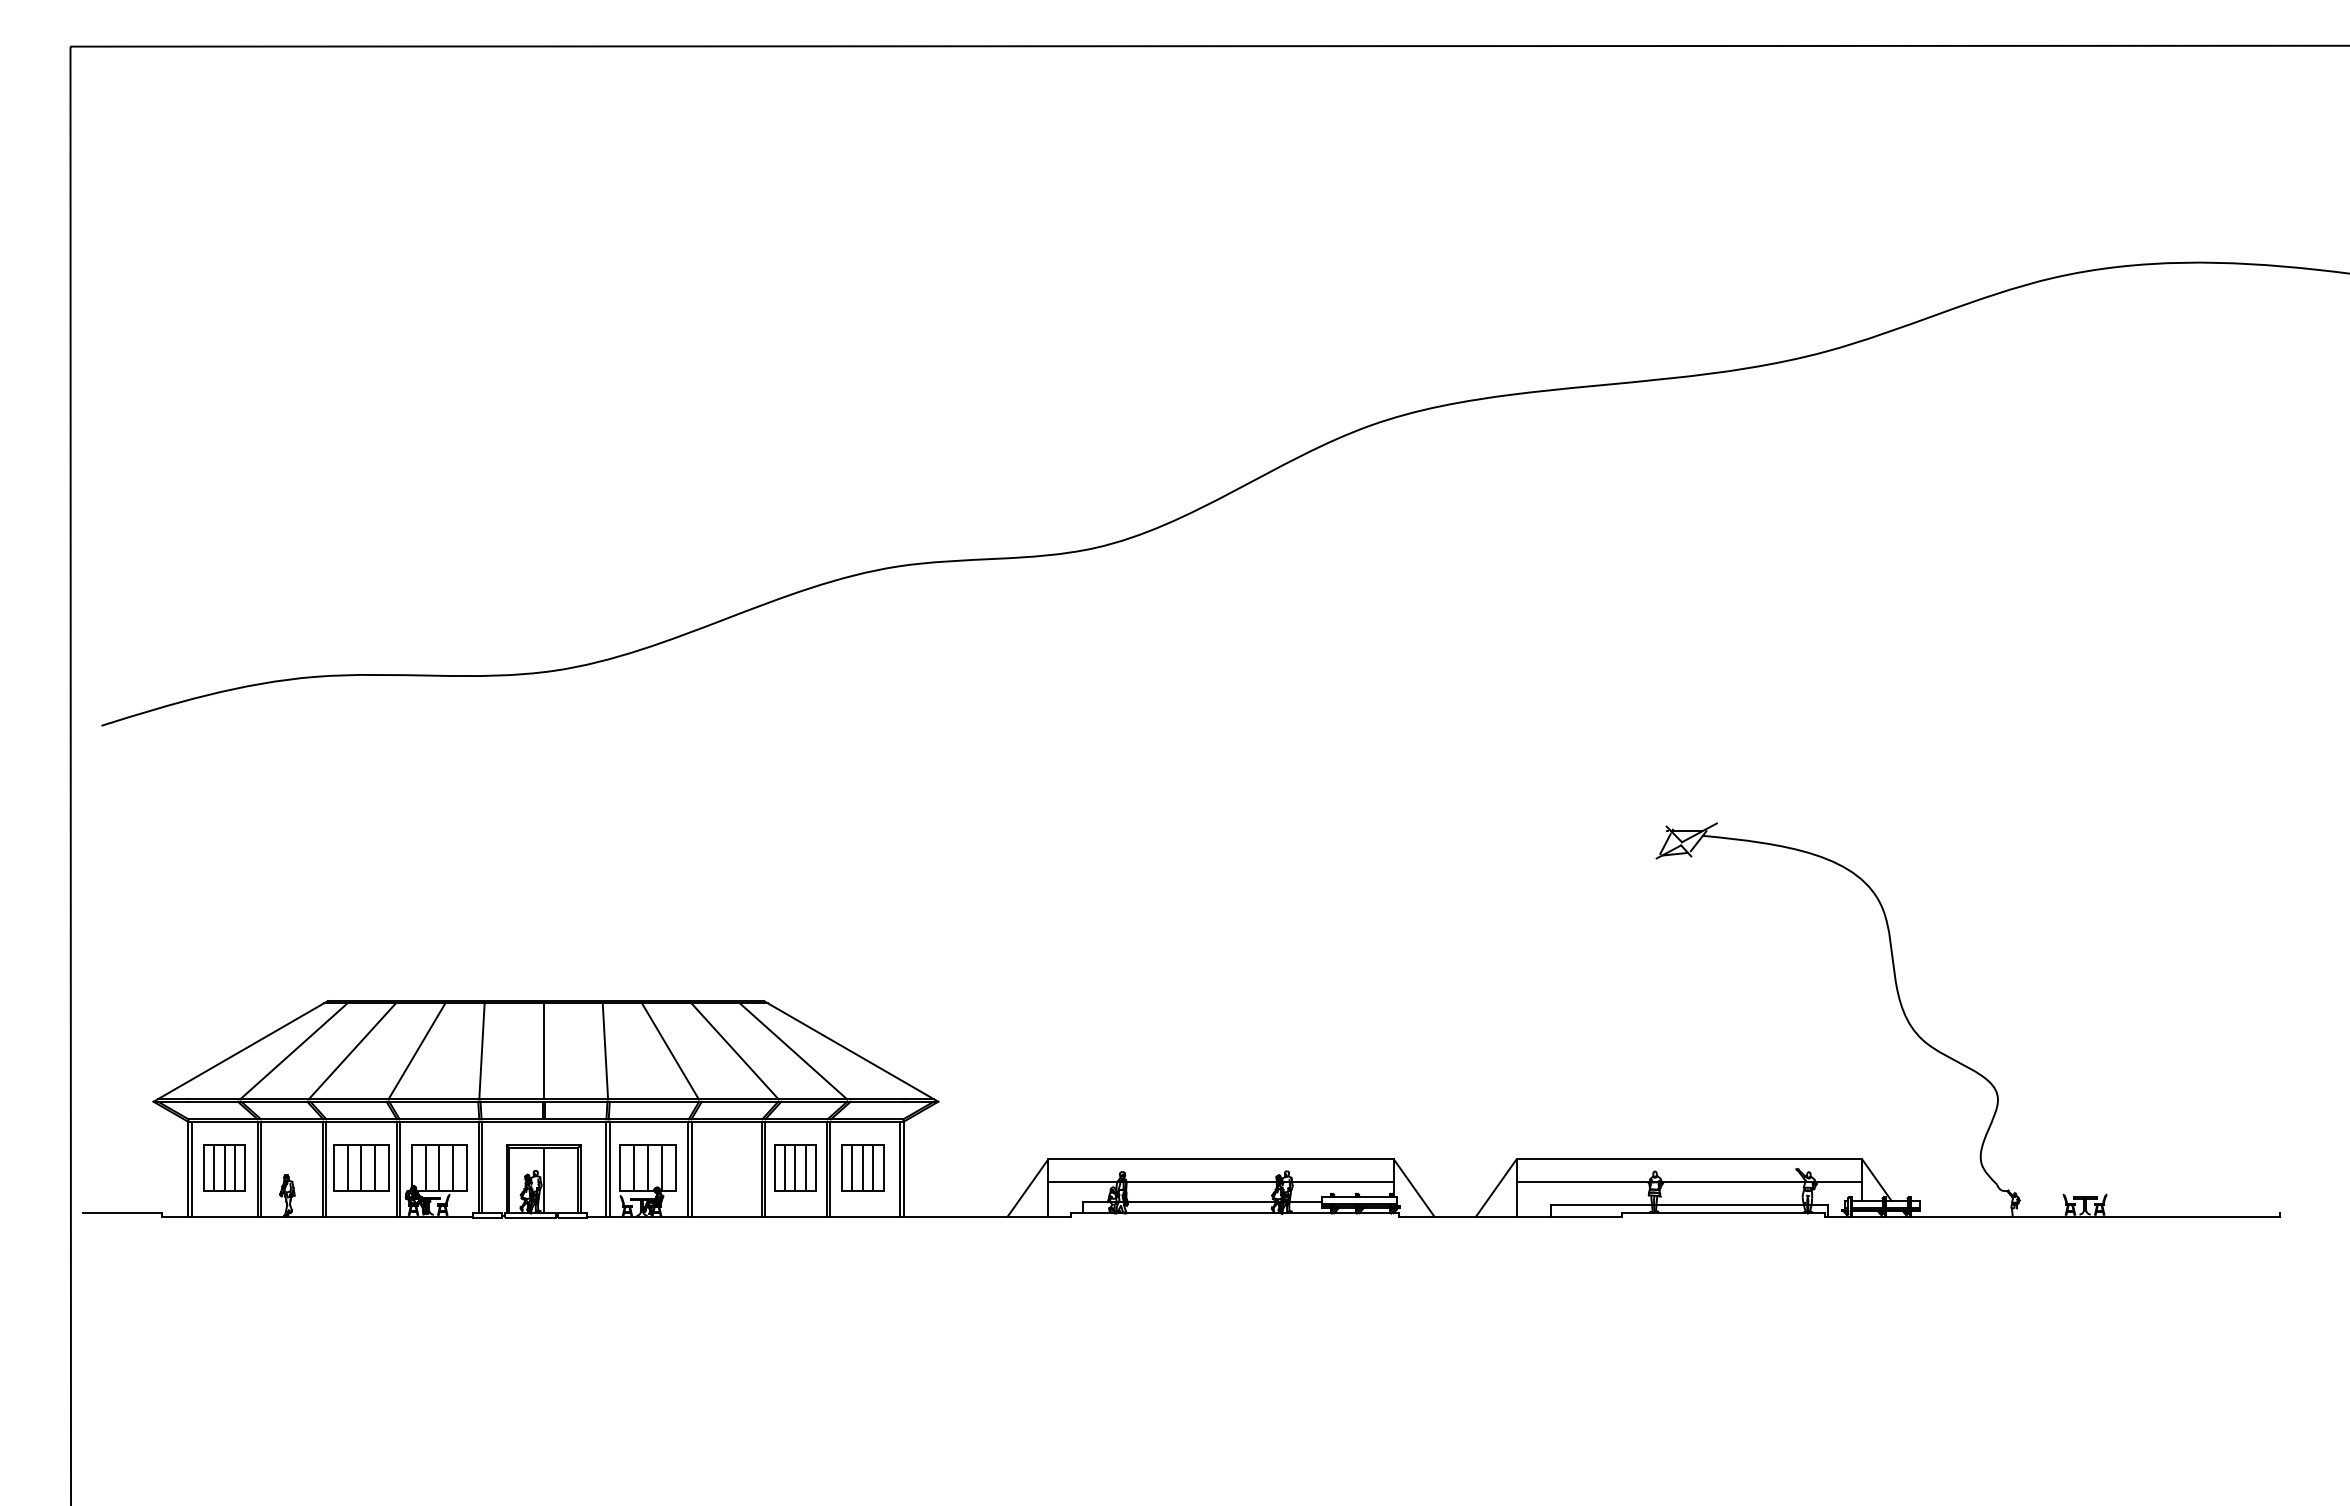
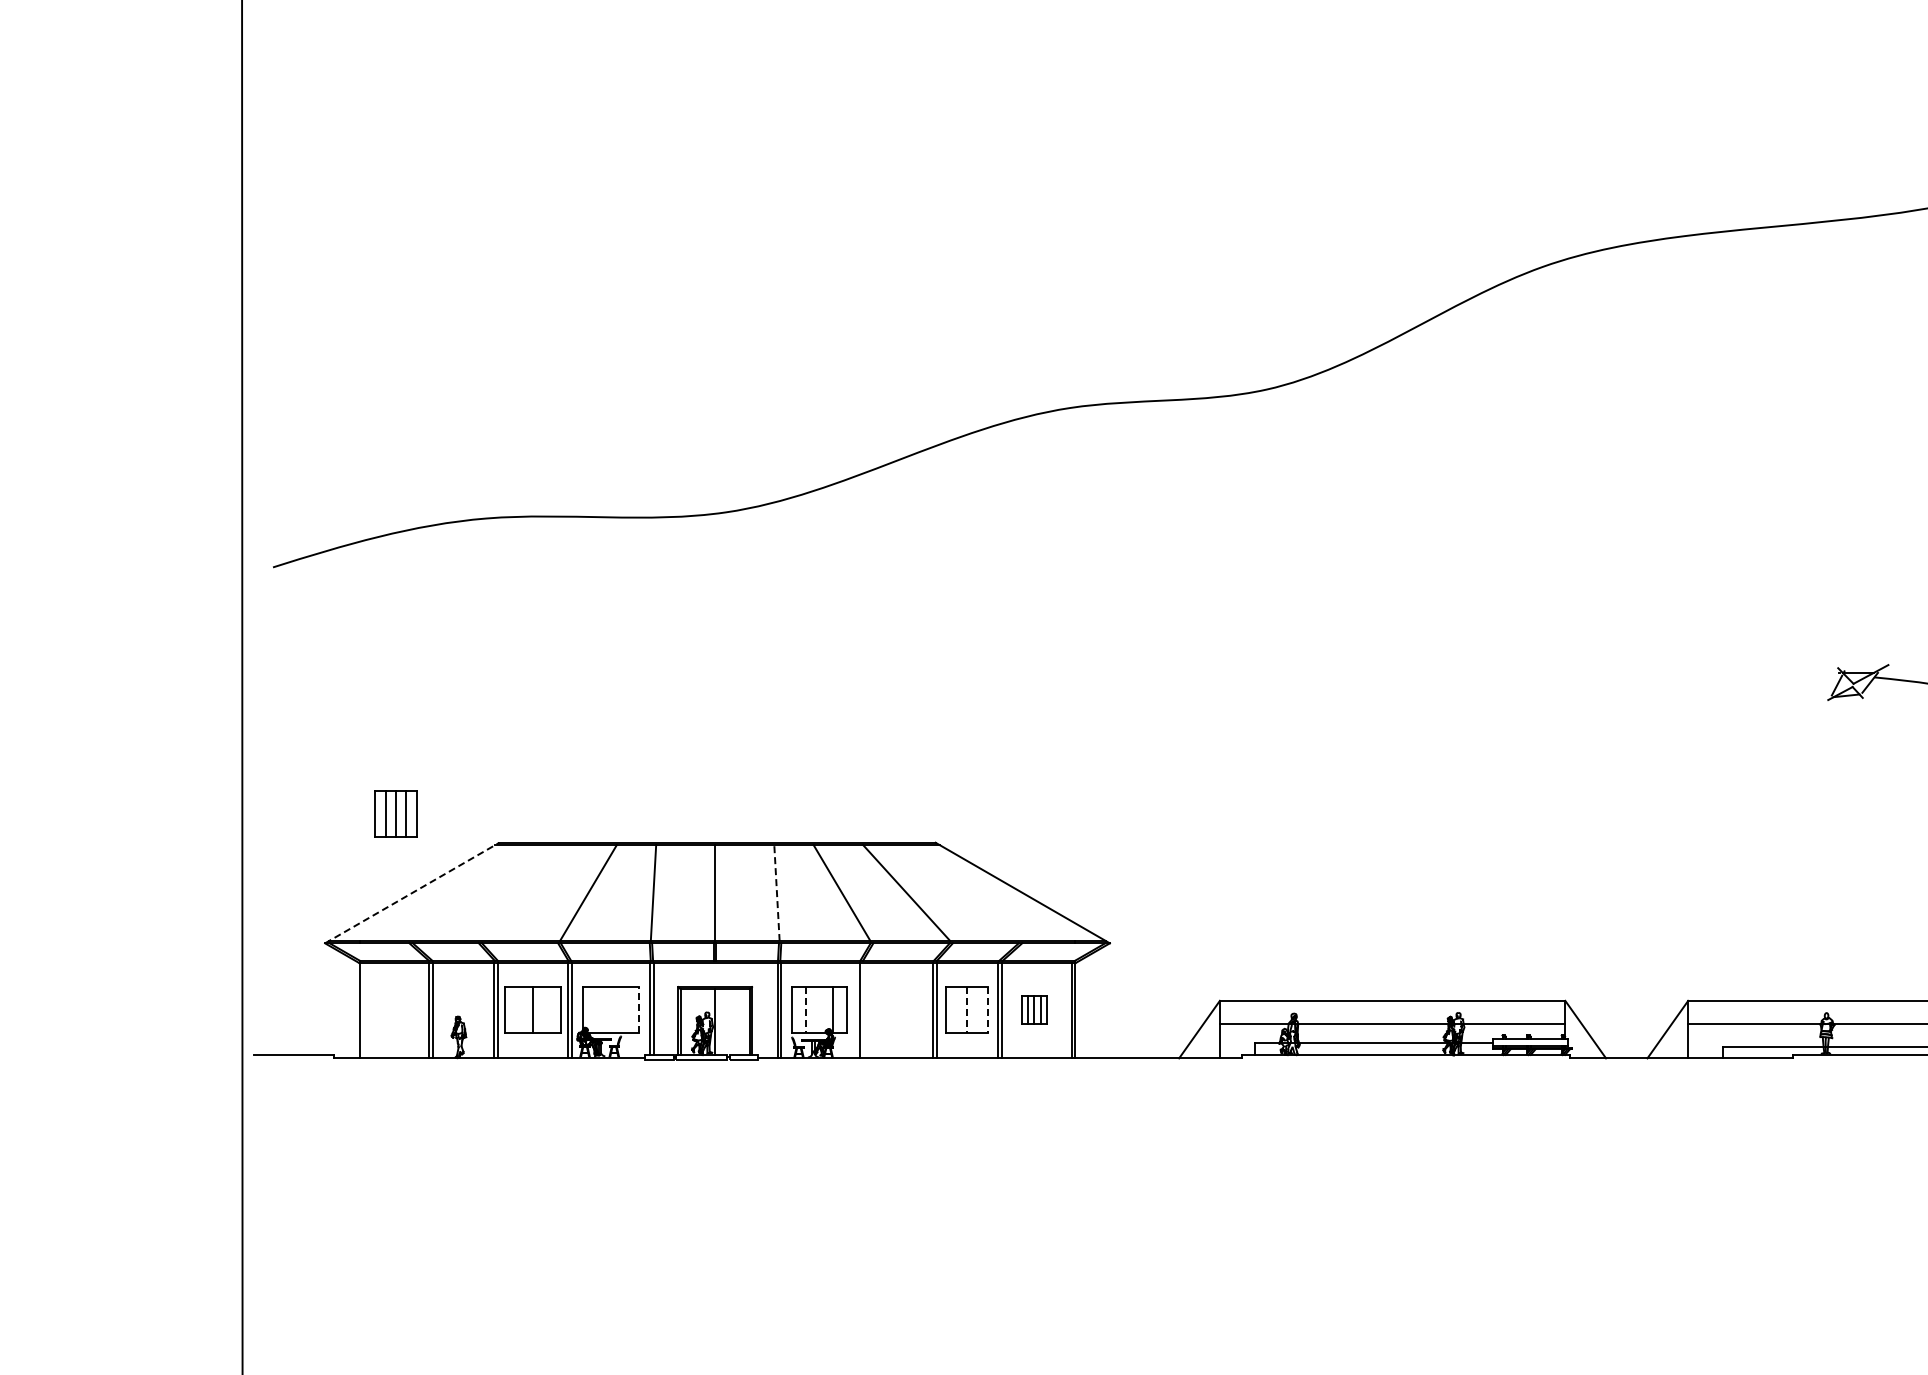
line: (605, 1050) -> (777, 892), solid -> dashed
line: (240, 1051) -> (412, 893), solid -> dashed
line: (293, 1051) -> (465, 893), removed
line: (351, 1051) -> (523, 893), removed
line: (793, 1051) -> (965, 893), removed
part: (224, 1167) -> (396, 813), moved
line: (466, 1167) -> (638, 1009), solid -> dashed
part: (862, 1167) -> (1034, 1009), size x0.6
line: (191, 1168) -> (363, 1010), removed
line: (347, 1168) -> (519, 1010), removed
line: (375, 1168) -> (547, 1010), removed
line: (425, 1168) -> (597, 1010), removed
line: (439, 1168) -> (611, 1010), removed
line: (453, 1168) -> (625, 1010), removed
line: (634, 1168) -> (806, 1010), solid -> dashed
line: (648, 1168) -> (820, 1010), removed
line: (691, 1168) -> (863, 1010), removed
line: (784, 1168) -> (956, 1010), removed
line: (795, 1168) -> (967, 1010), solid -> dashed
line: (805, 1168) -> (977, 1010), removed
line: (816, 1168) -> (988, 1010), solid -> dashed

